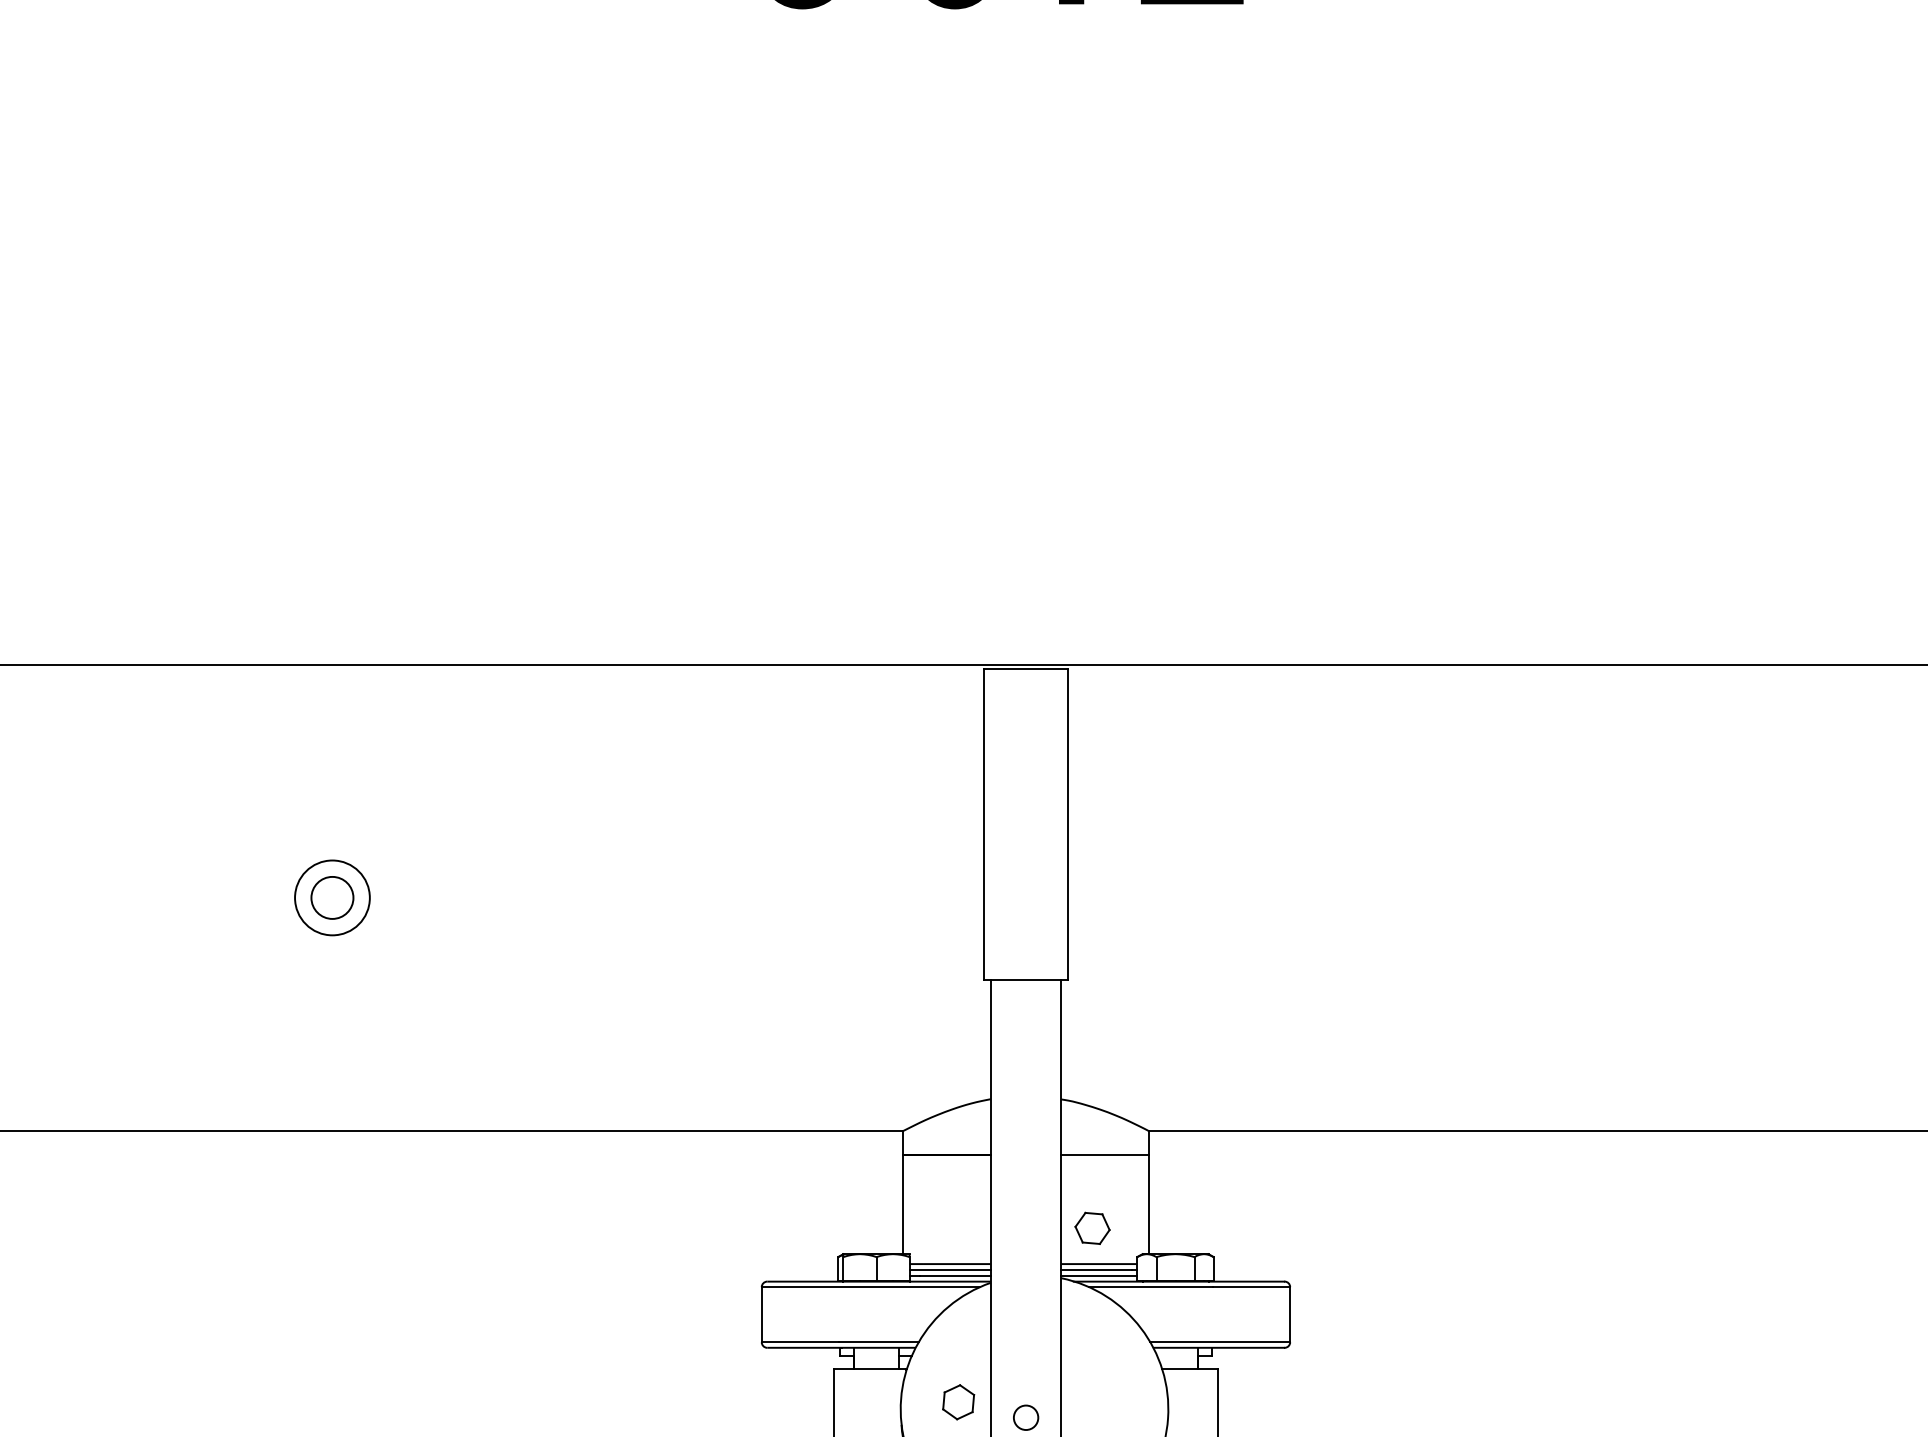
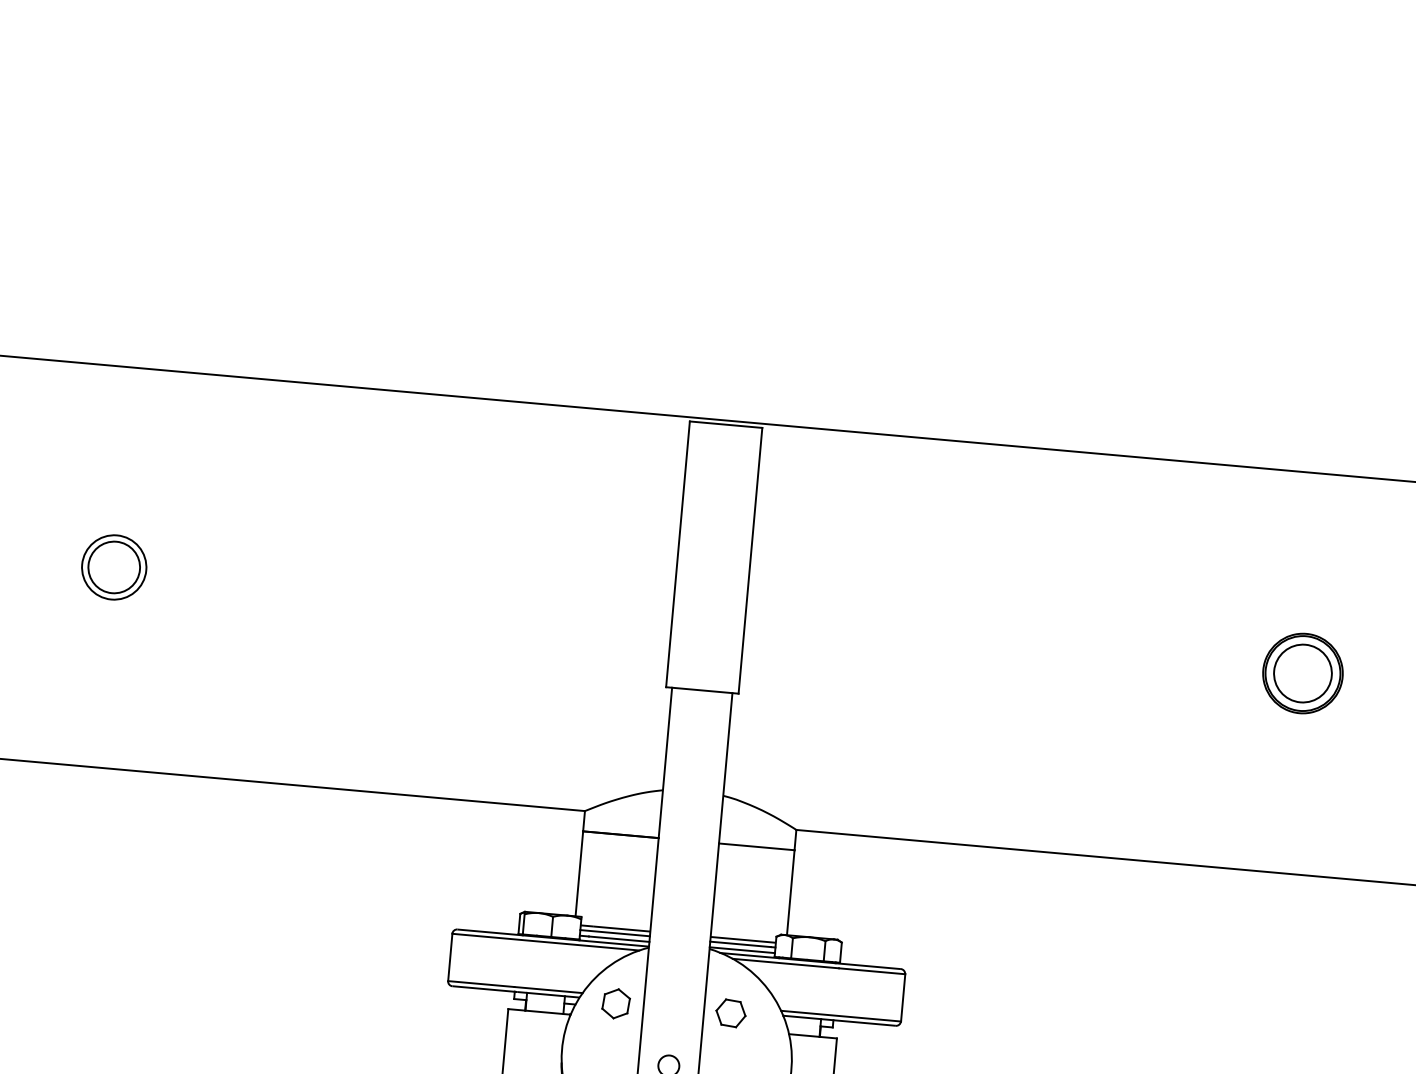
circle: (332, 897) -> (114, 567), size x1.43
part: (1719, 897) -> (1302, 673), added
part: (1092, 1227) -> (730, 1012), moved
part: (958, 1402) -> (616, 1004), moved

